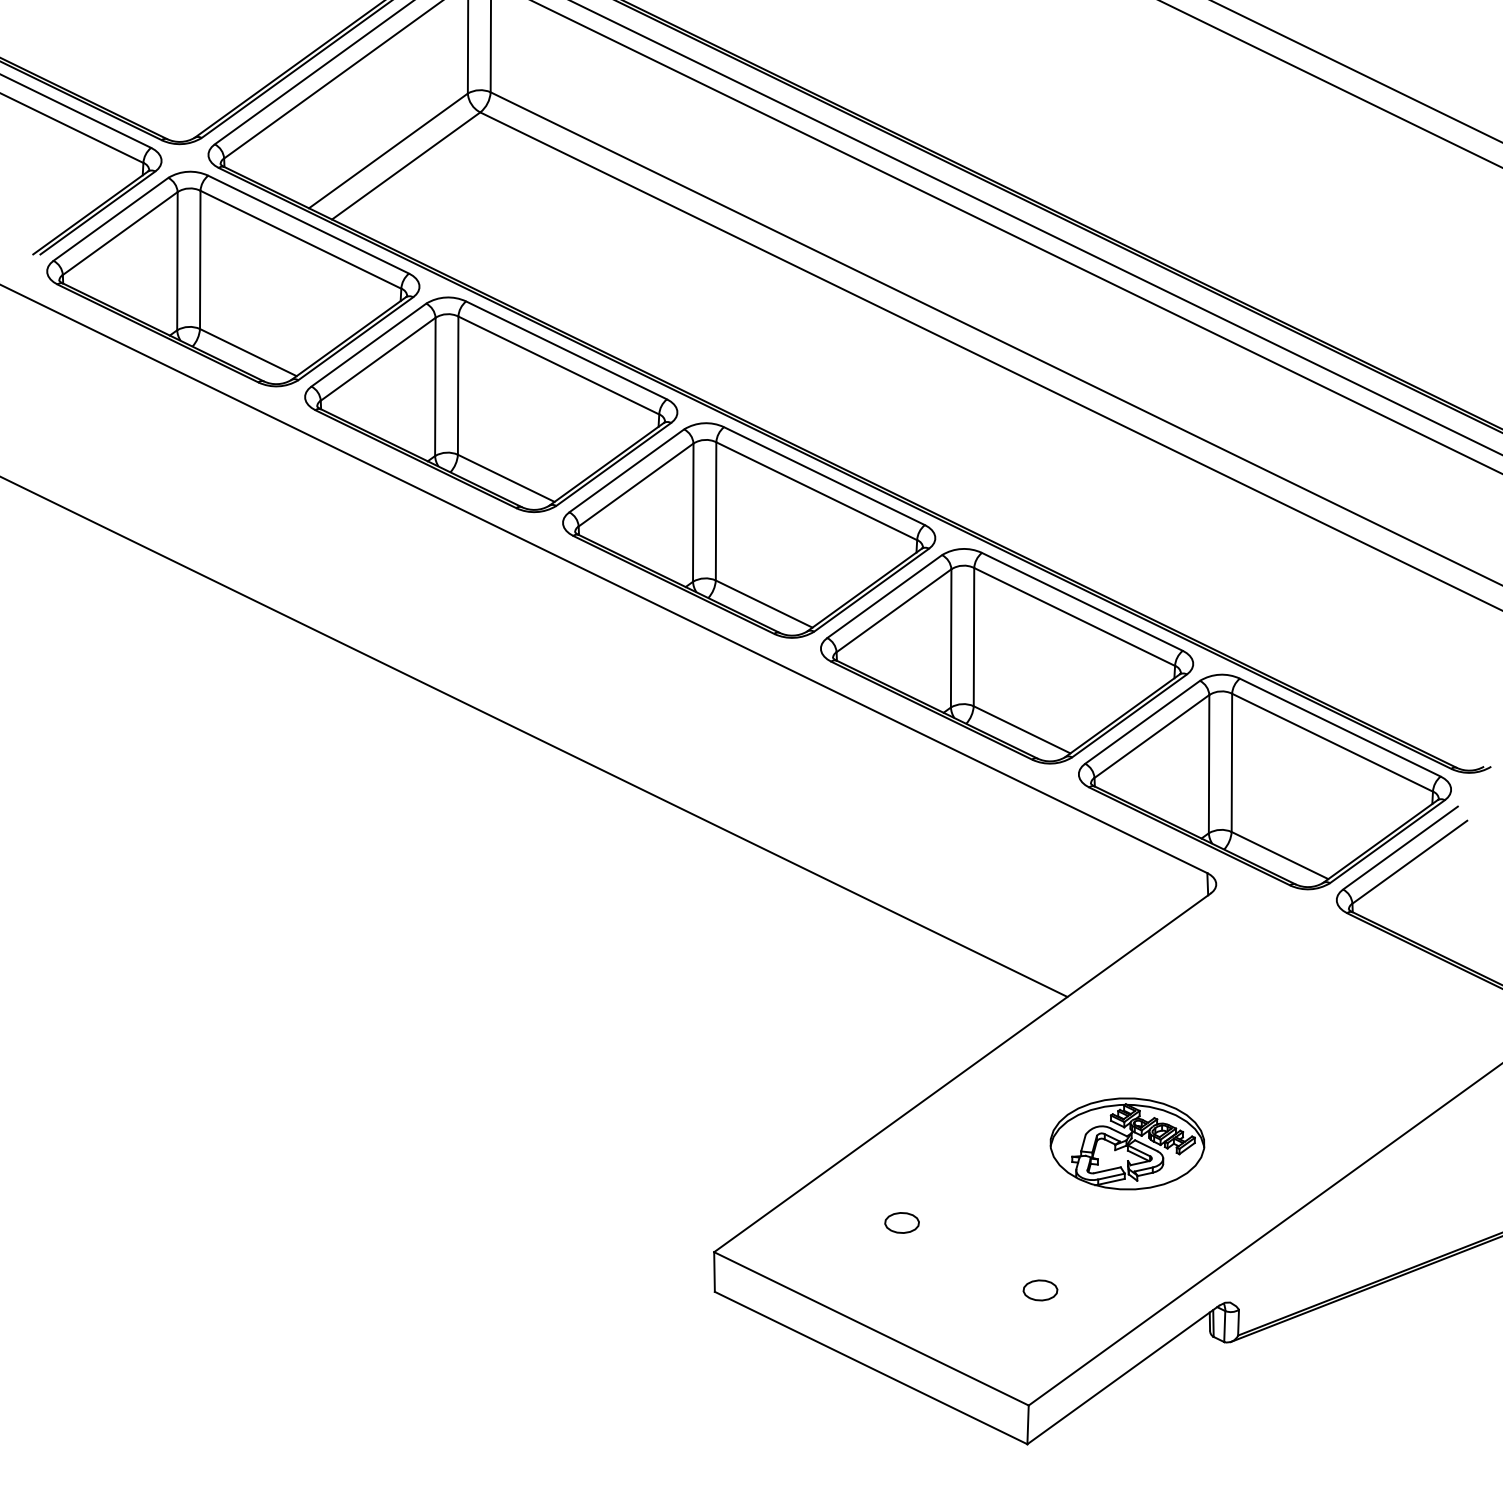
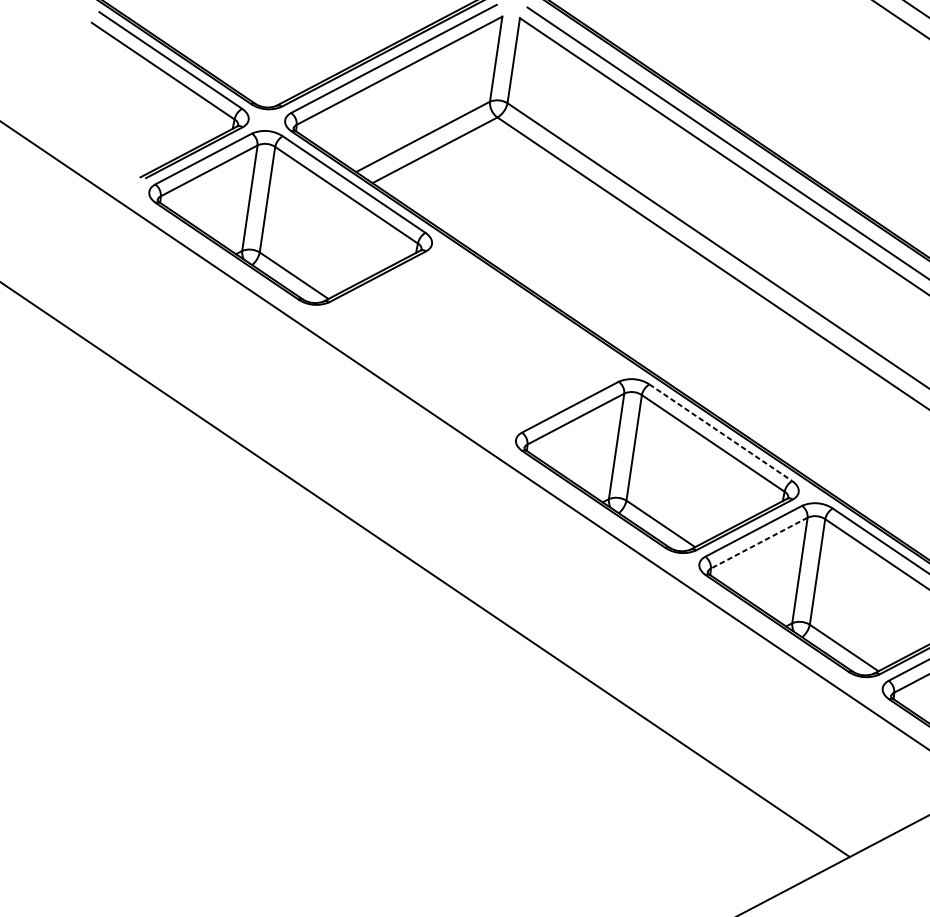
part: (491, 404) -> (474, 341), removed
line: (824, 476) -> (720, 433), solid -> dashed
line: (894, 610) -> (759, 542), solid -> dashed

